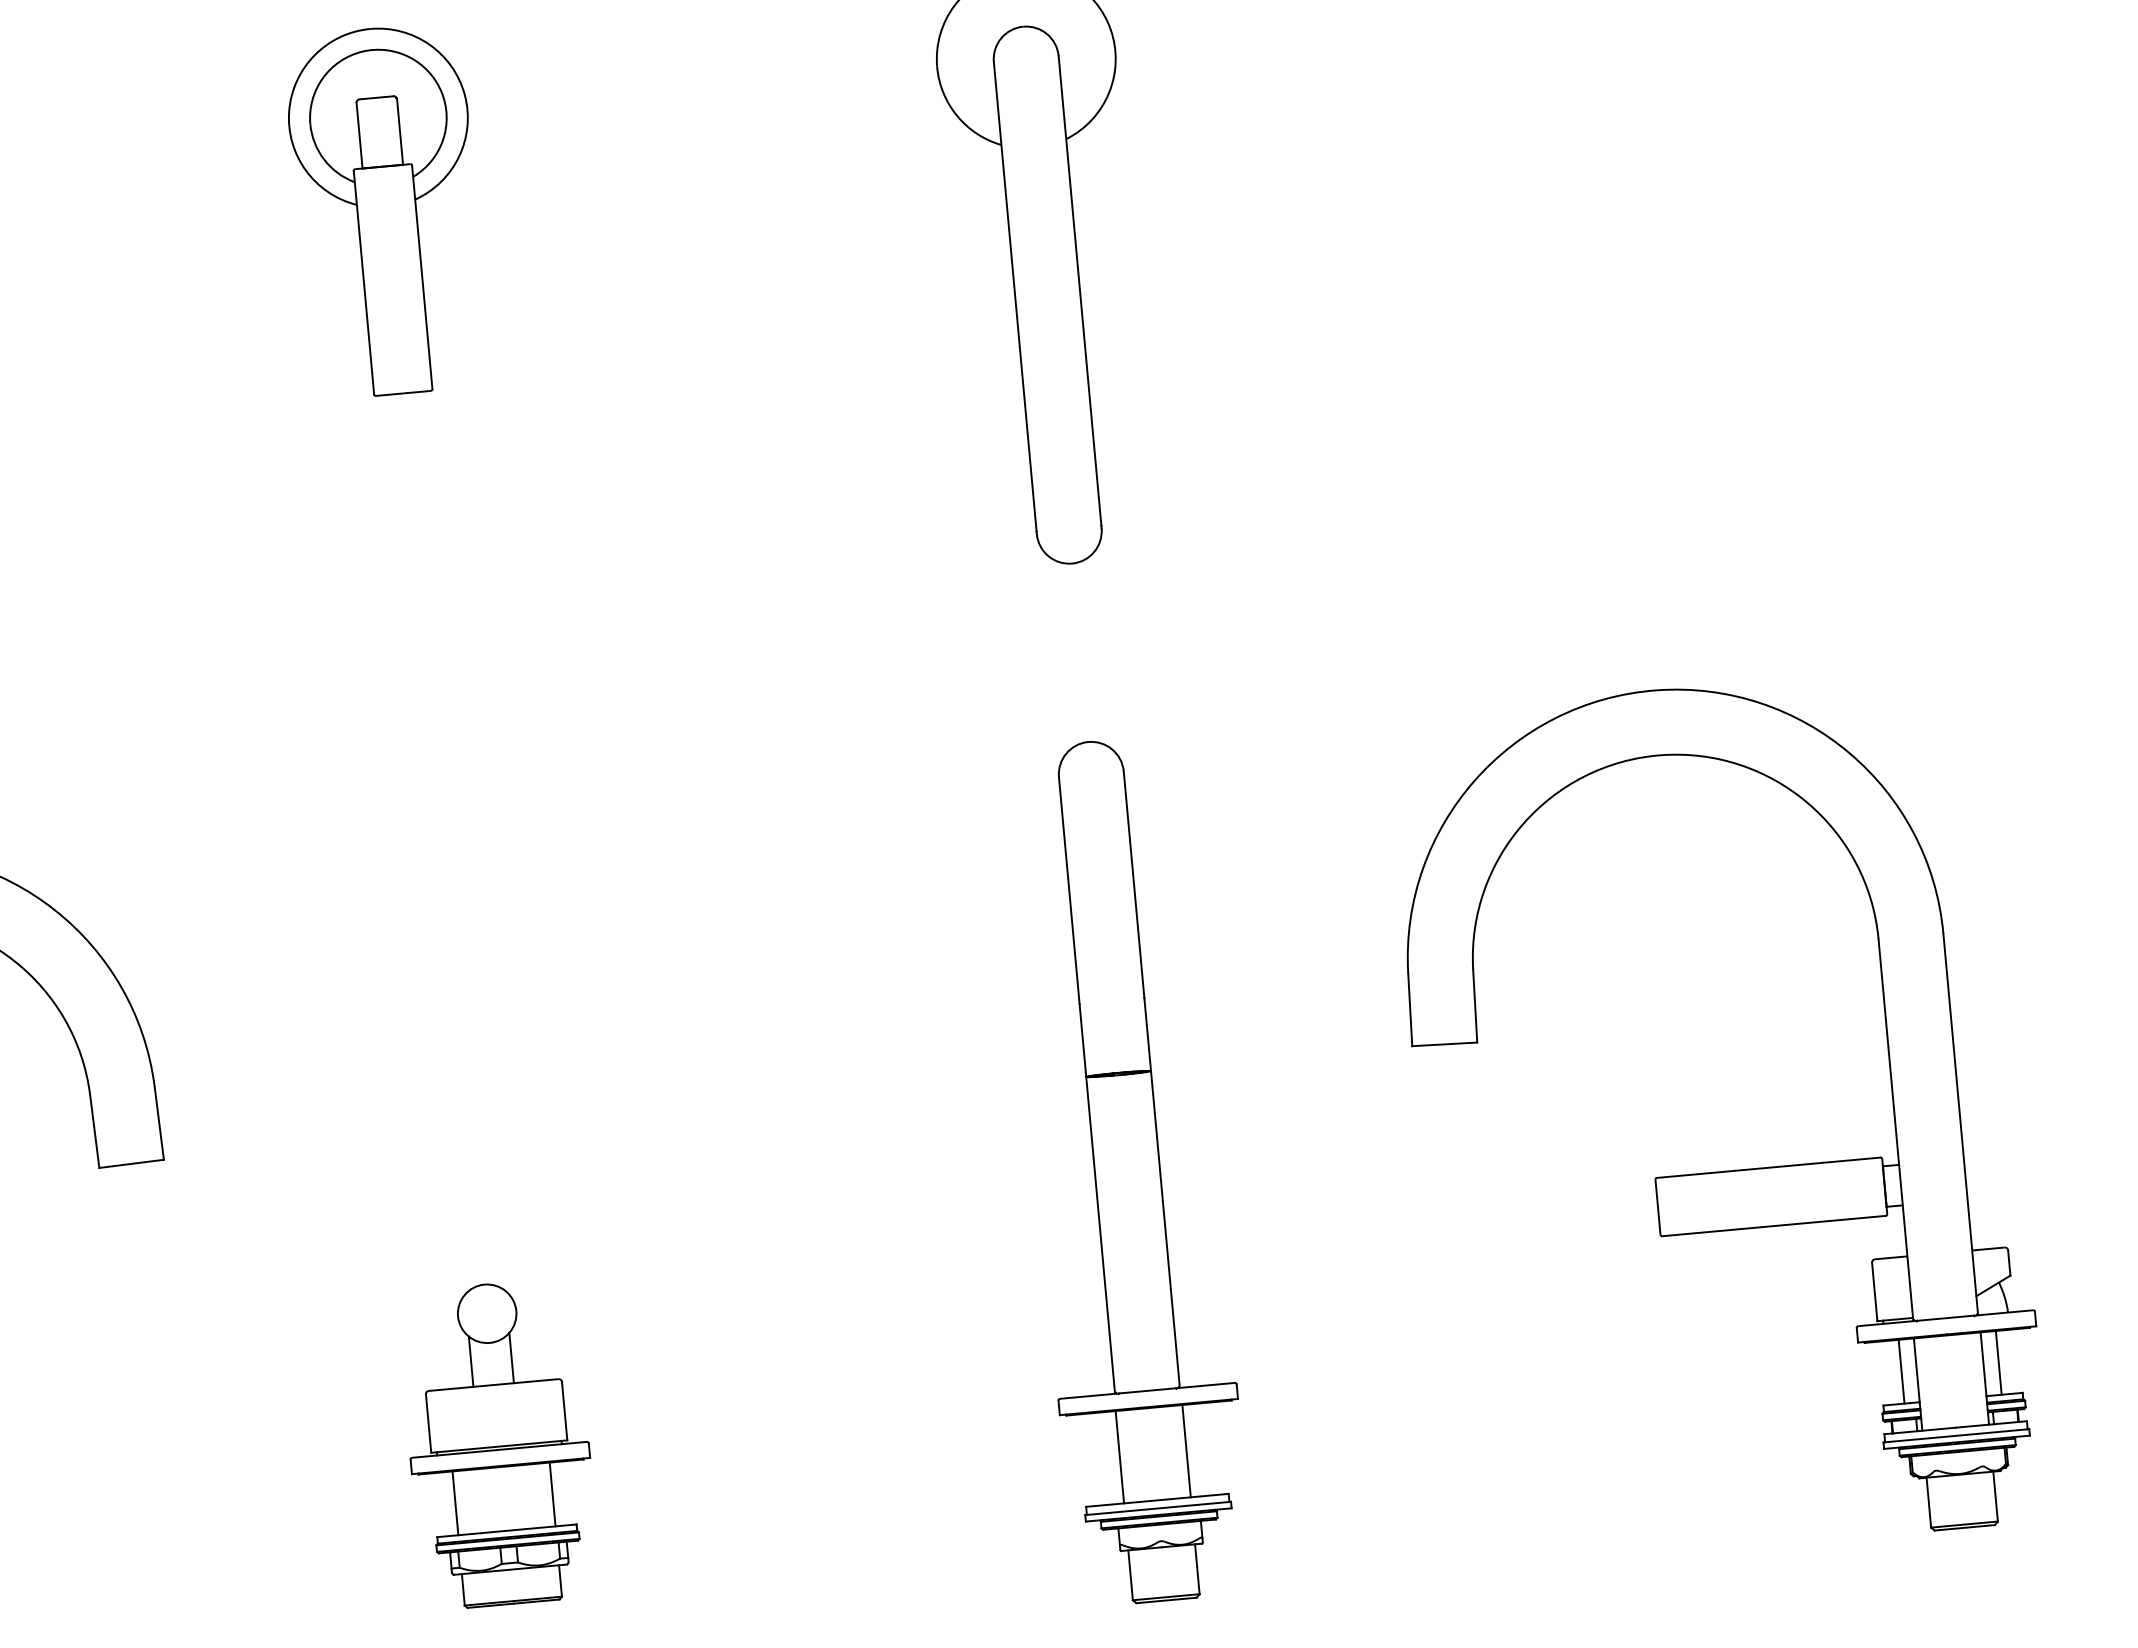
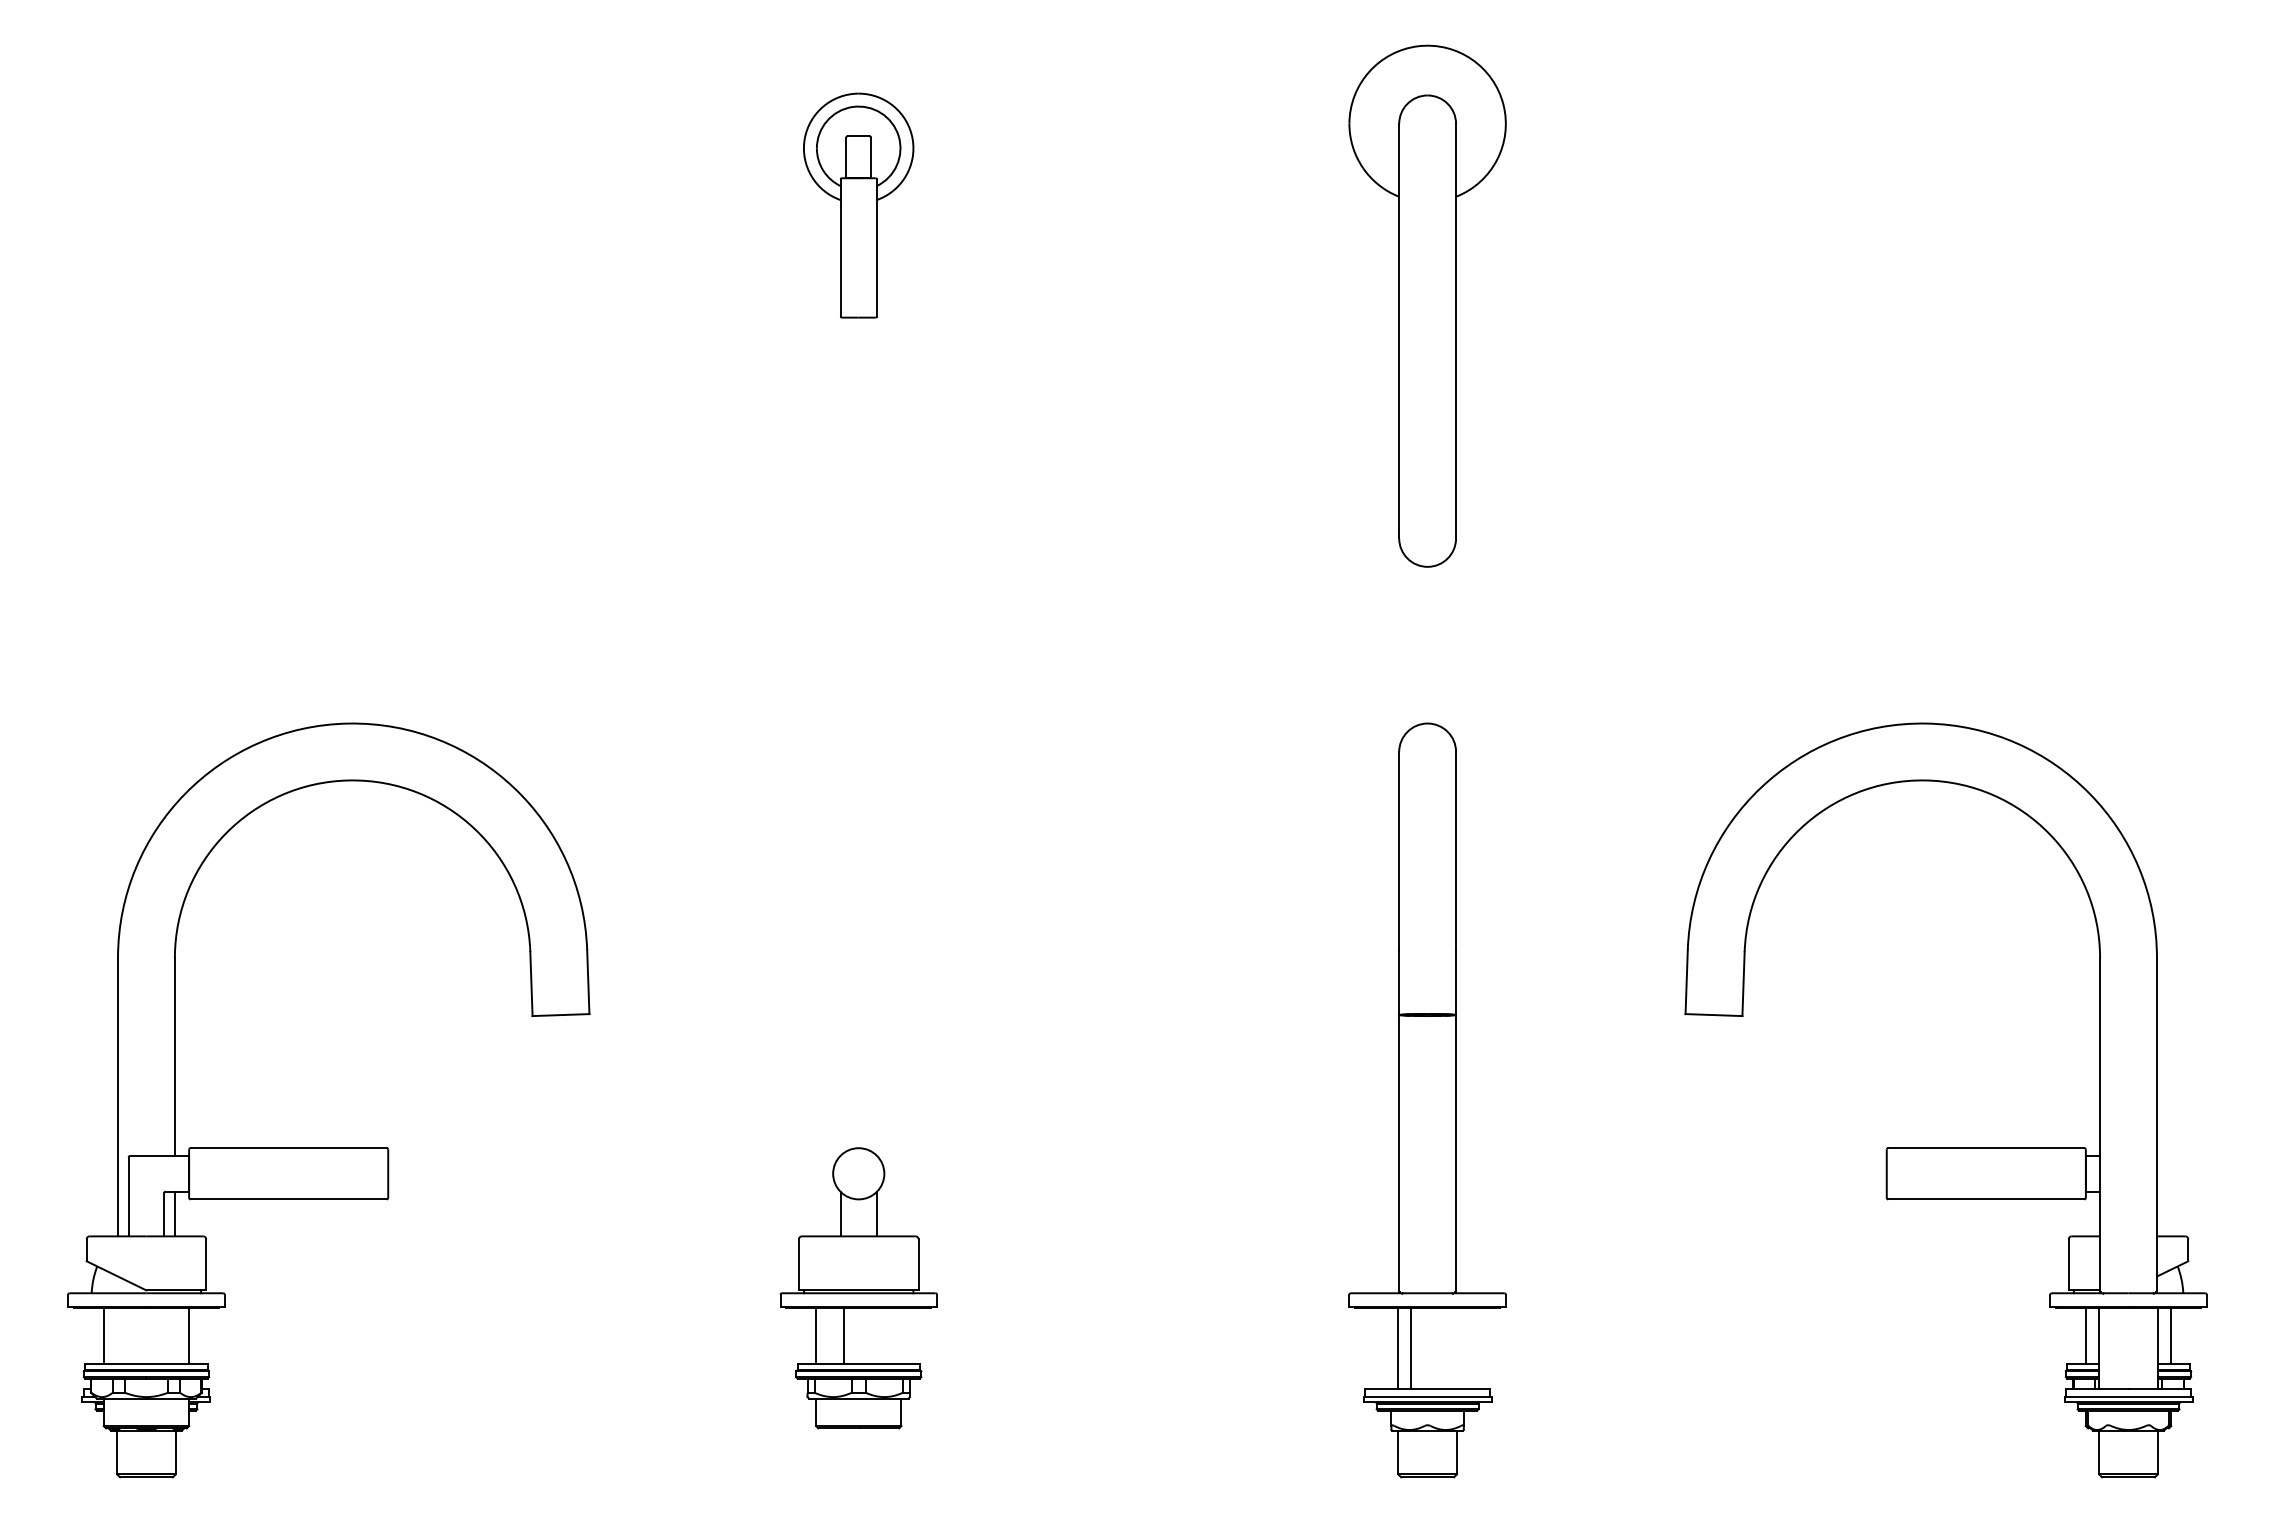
part: (386, 211) -> (858, 205), size x0.7
line: (1186, 1450) -> (1410, 1348), moved
line: (552, 1494) -> (844, 1336), moved

